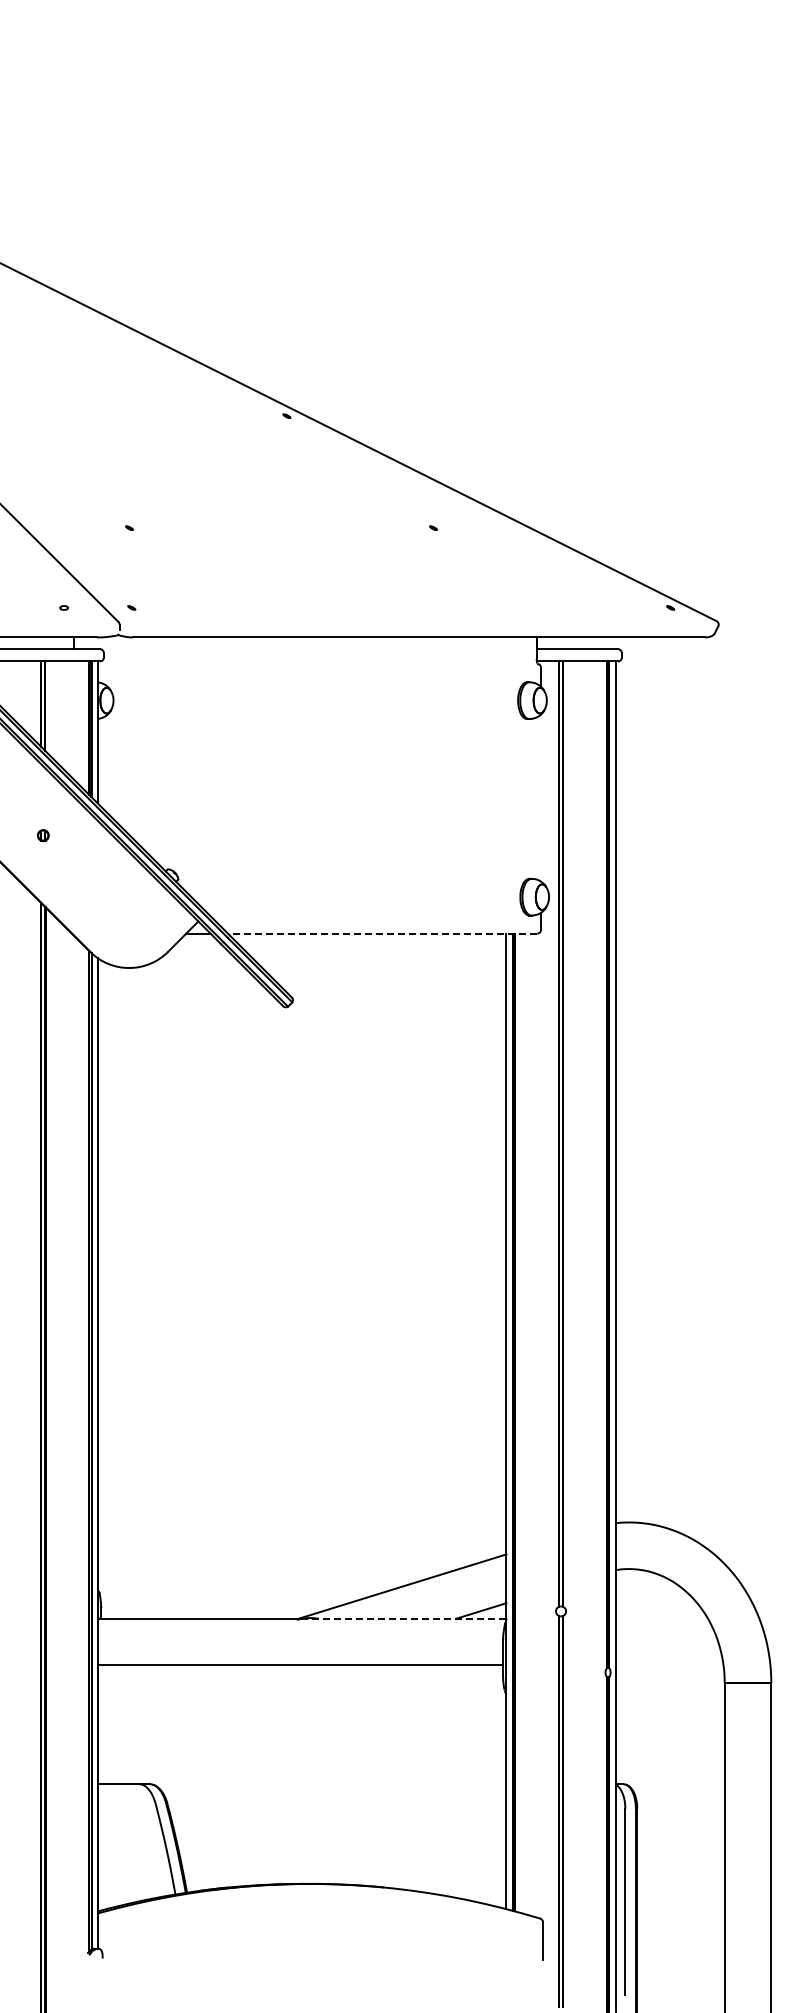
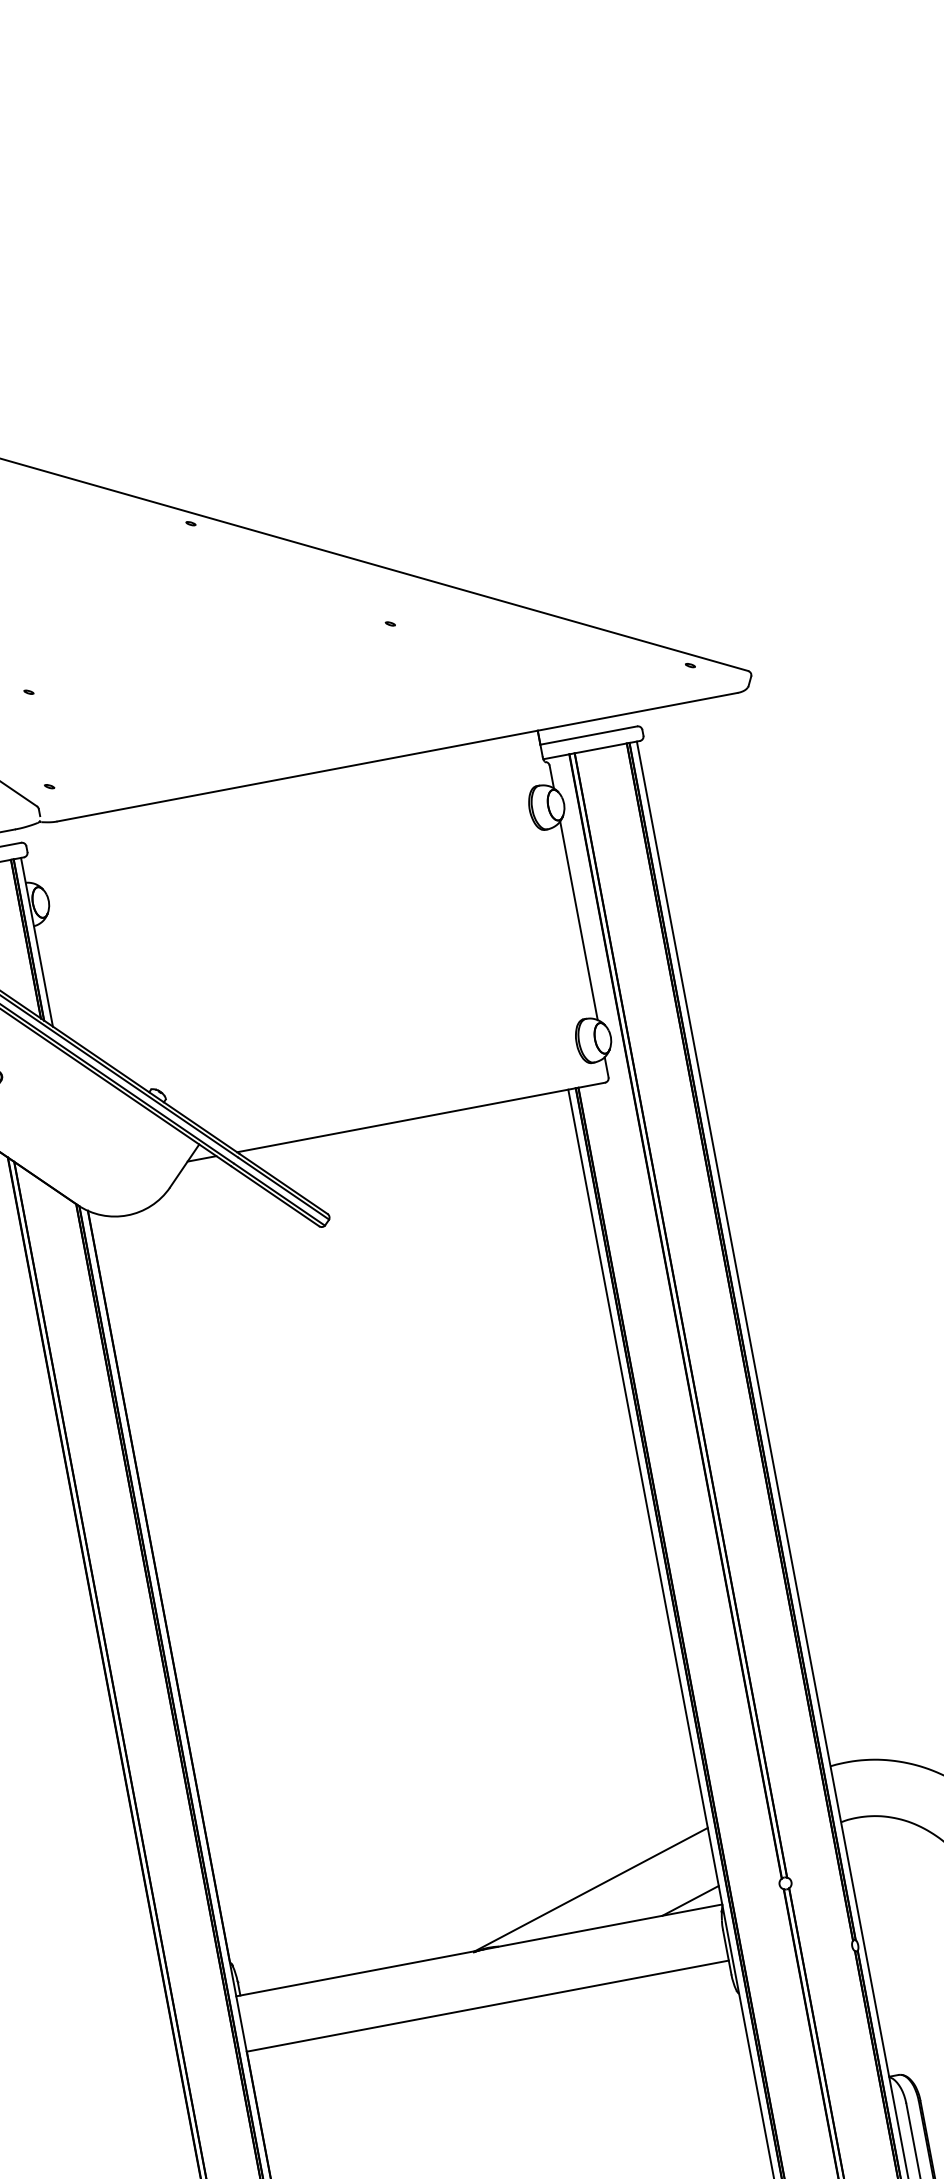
line: (541, 797) -> (579, 919), added
line: (382, 933) -> (420, 1117), dashed -> solid
line: (405, 1618) -> (602, 1926), dashed -> solid

